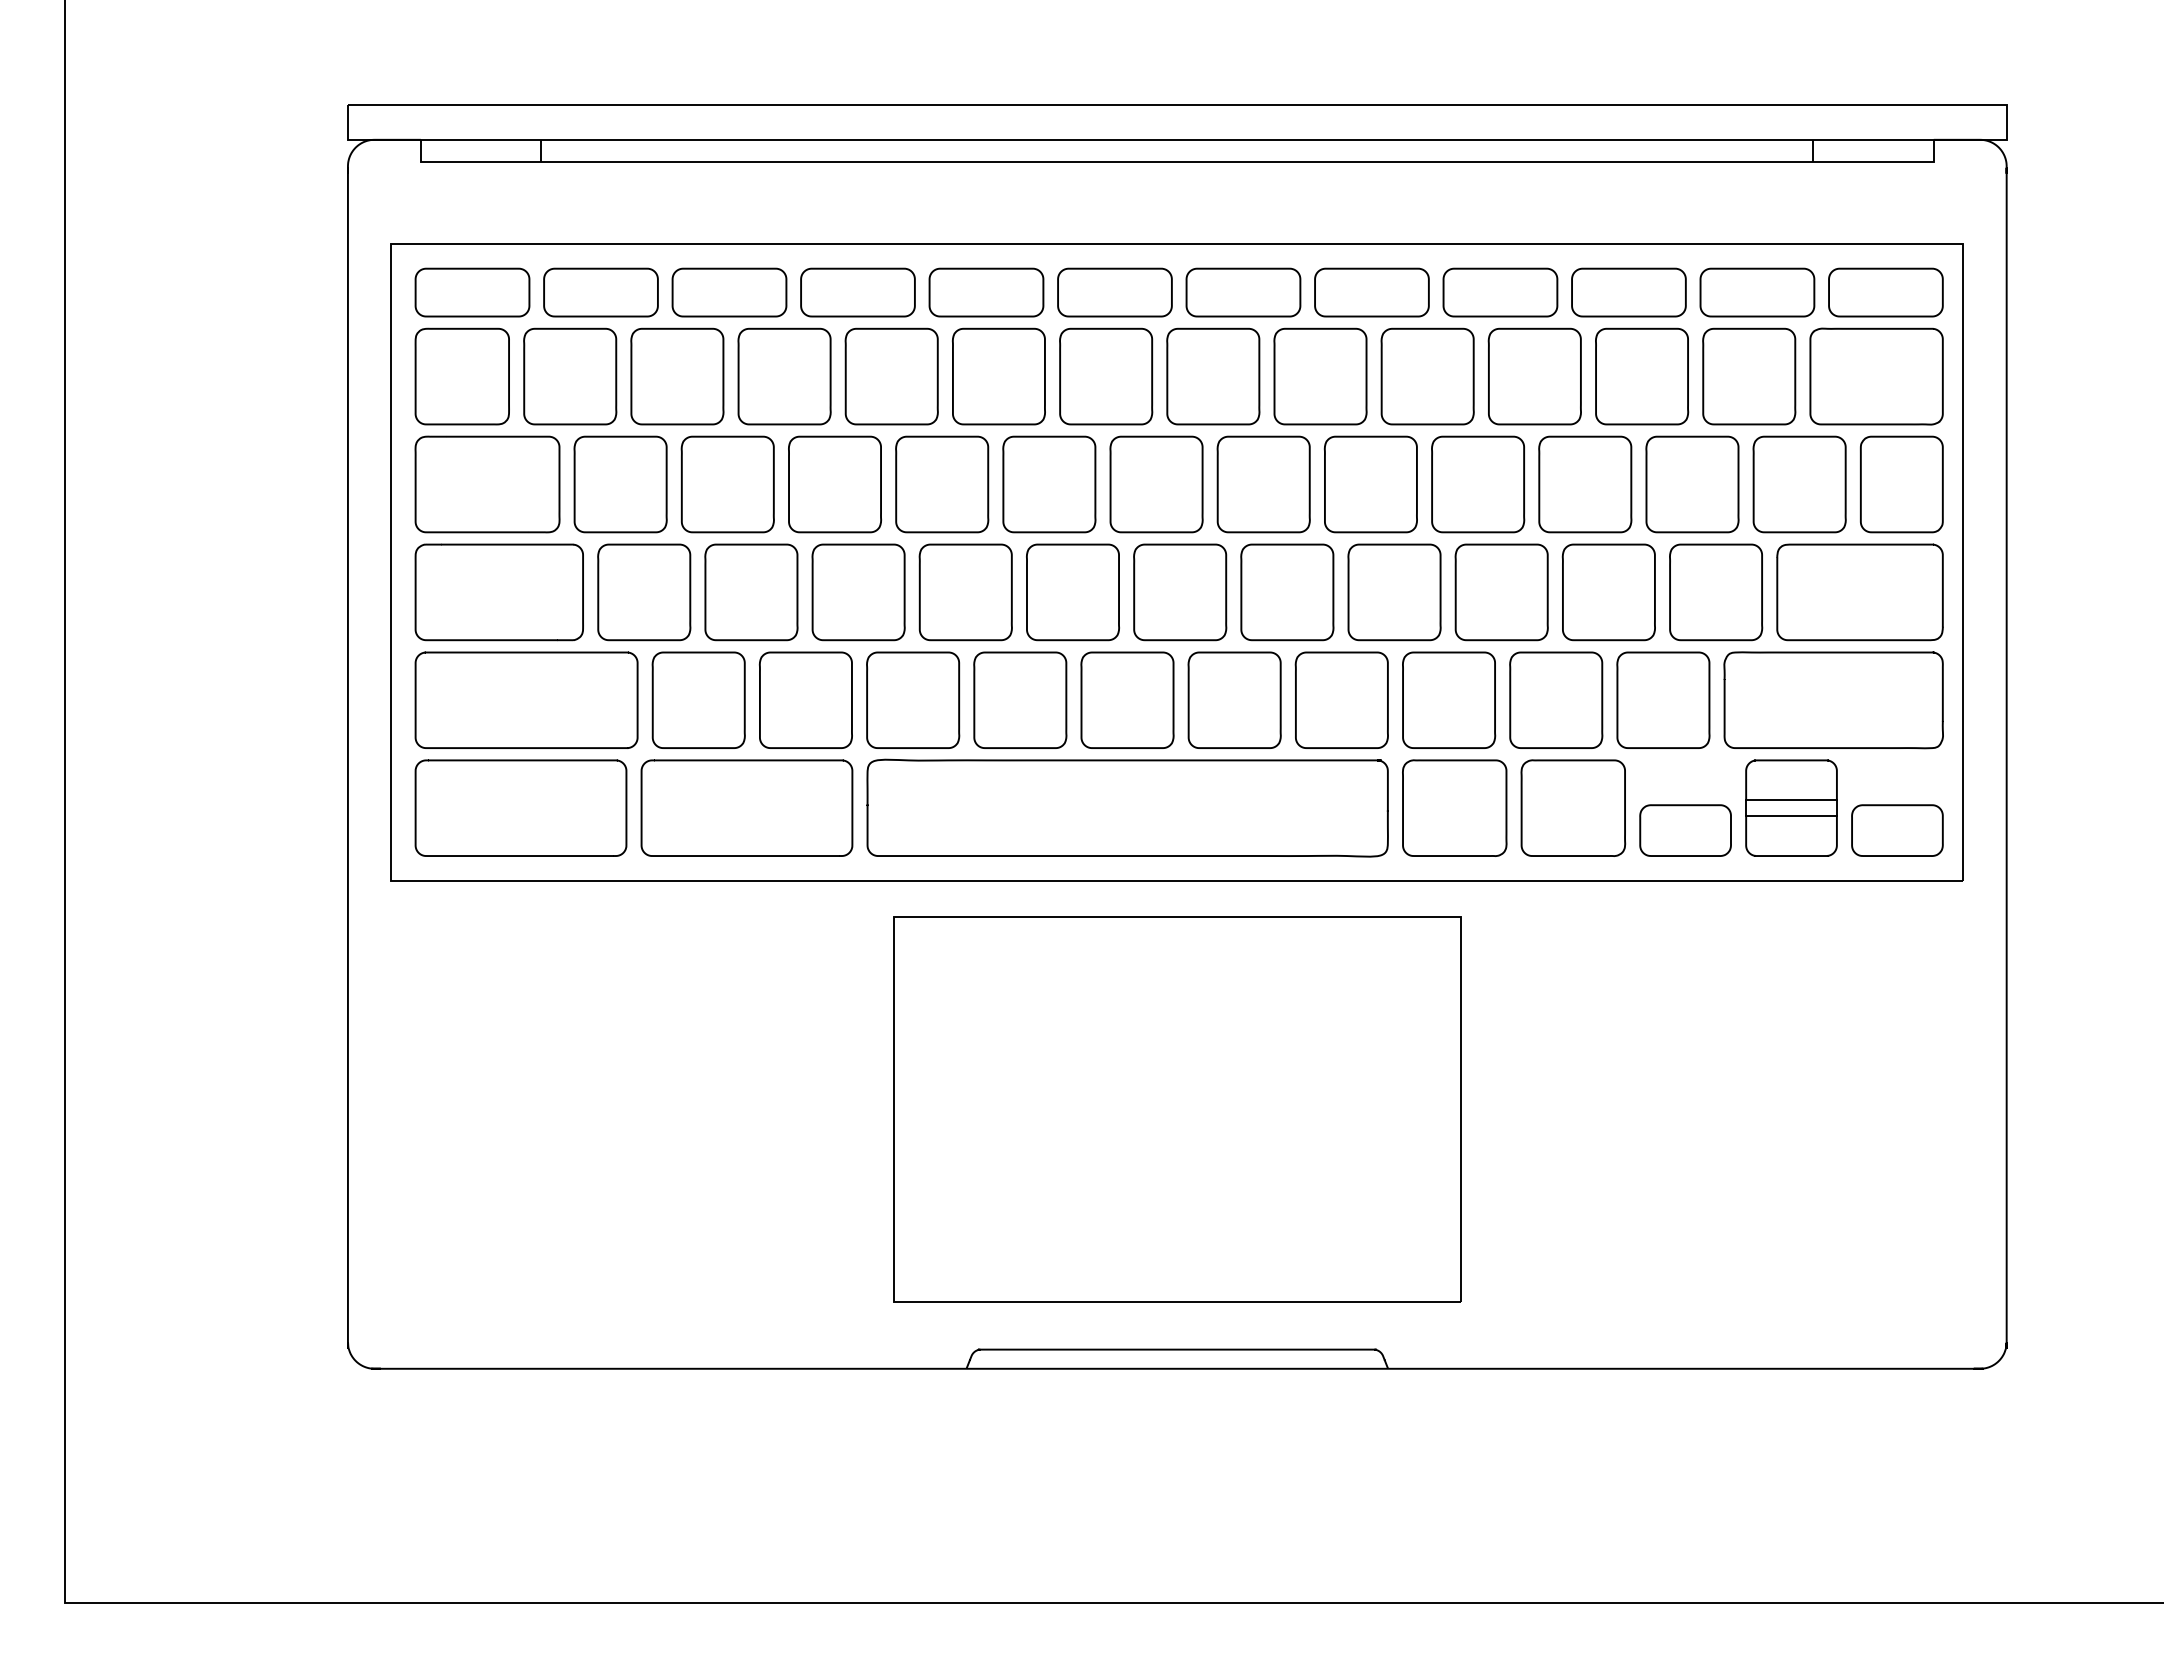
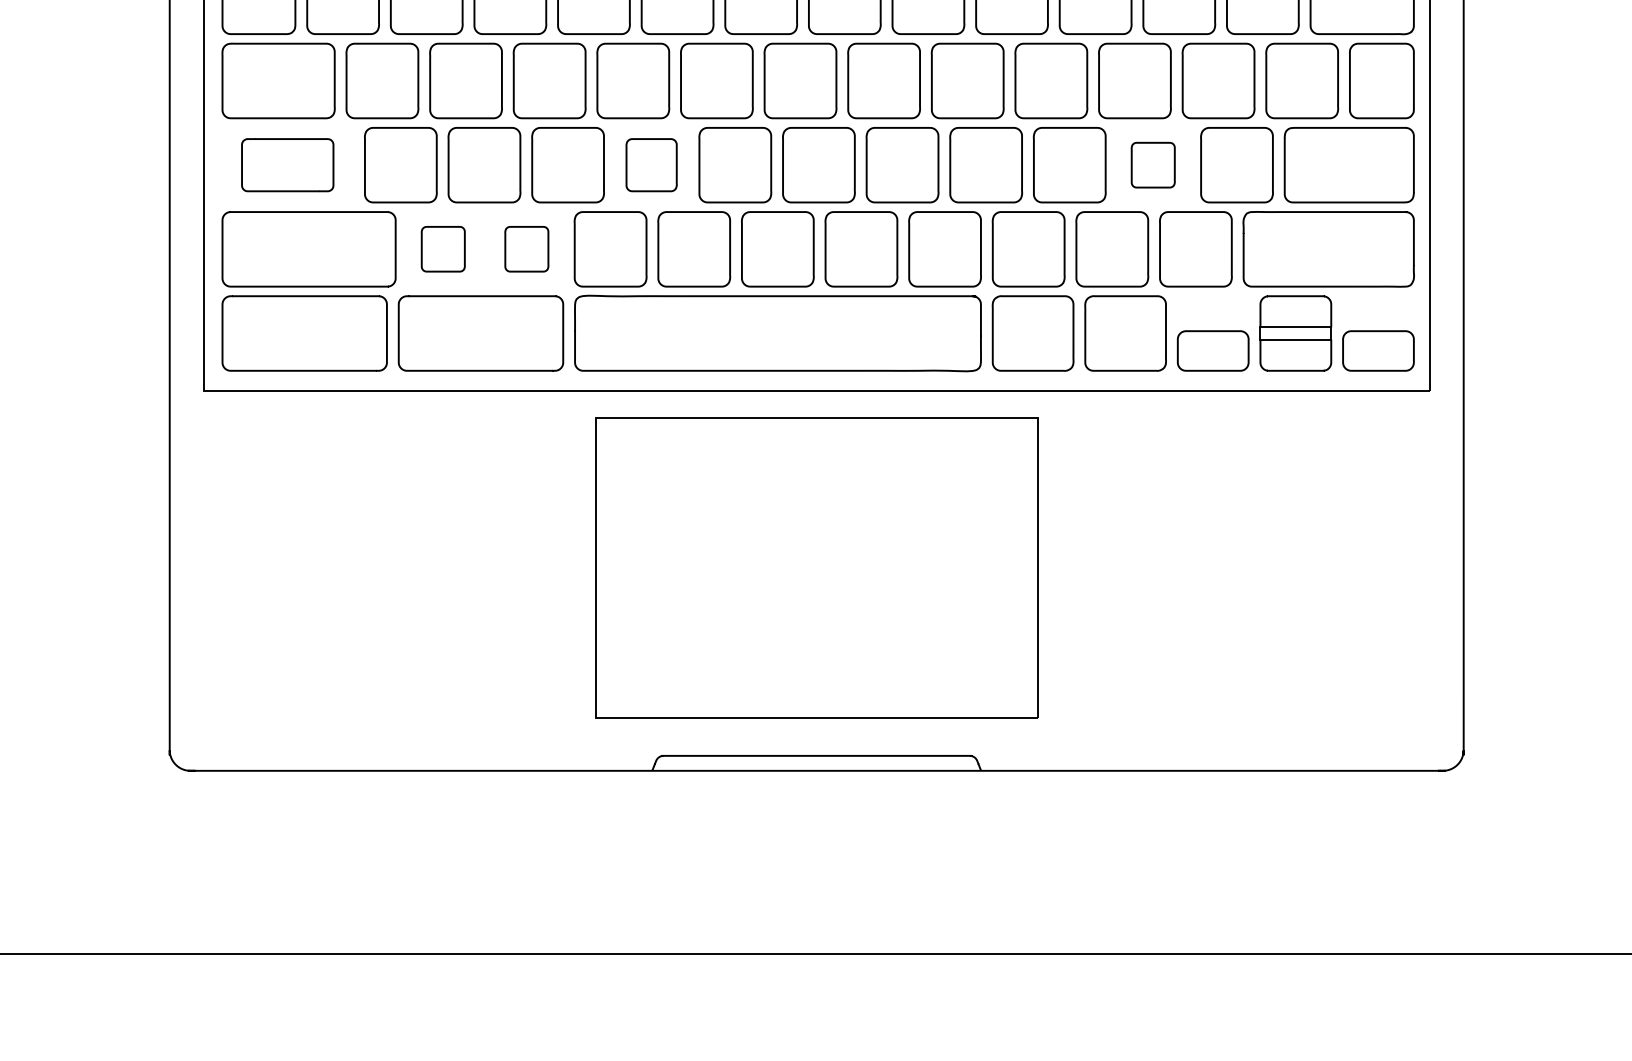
part: (498, 592) -> (287, 165), size x0.7
part: (965, 592) -> (651, 165), size x0.7
part: (1608, 592) -> (1153, 165), size x0.6
part: (698, 699) -> (443, 248), size x0.6
part: (805, 699) -> (526, 248), size x0.6

